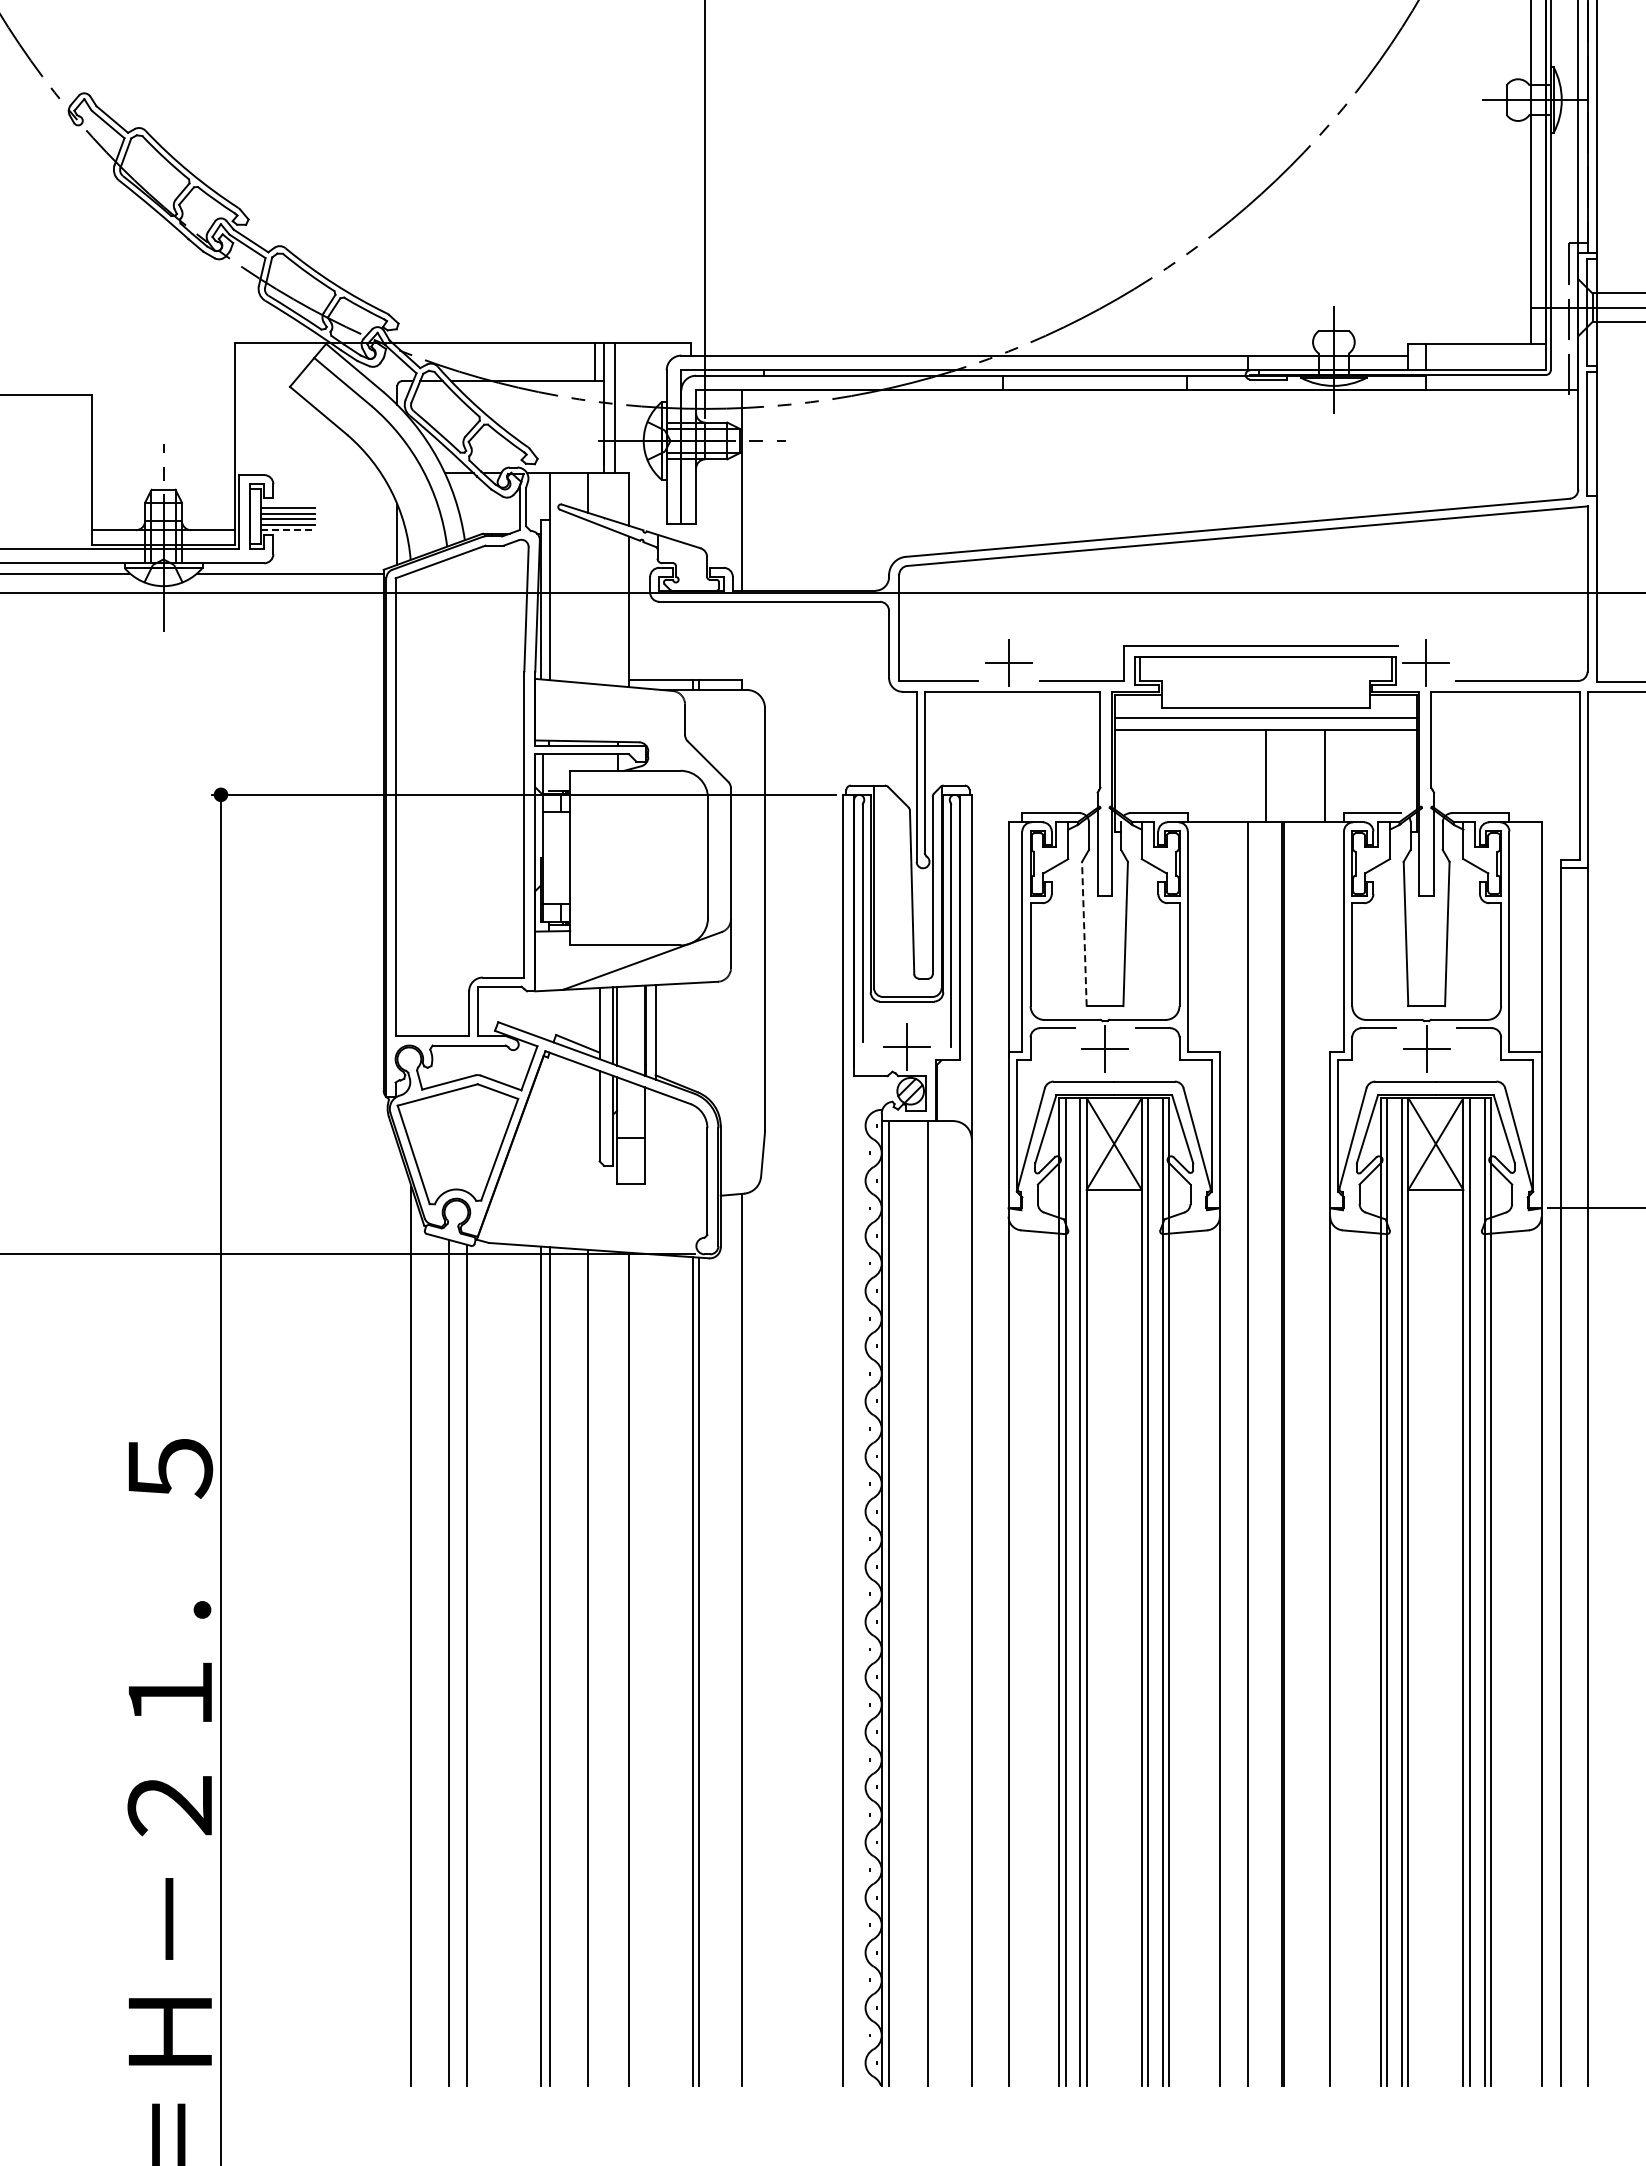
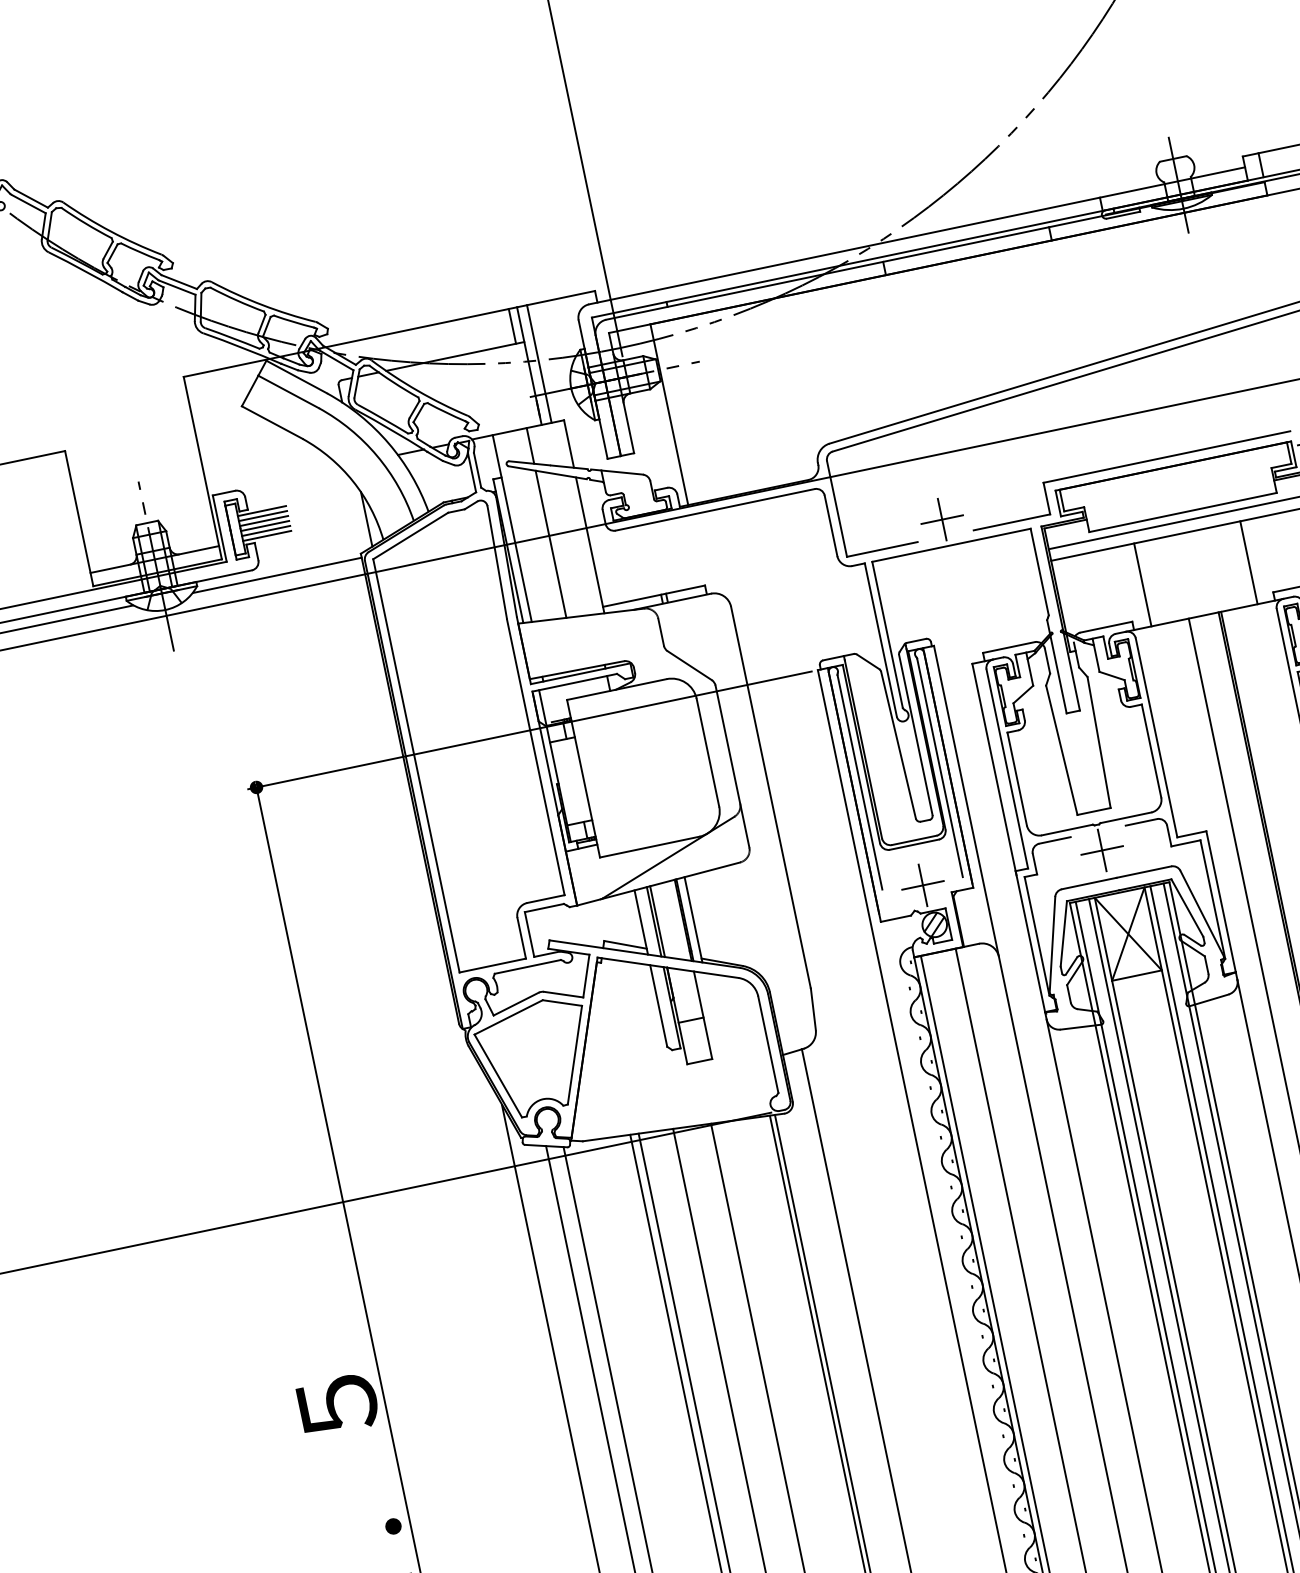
line: (287, 502) -> (261, 511), added
line: (288, 530) -> (267, 536), dashed -> solid
line: (587, 601) -> (550, 543), added
line: (1266, 776) -> (1143, 584), moved
line: (1084, 933) -> (1061, 749), dashed -> solid

